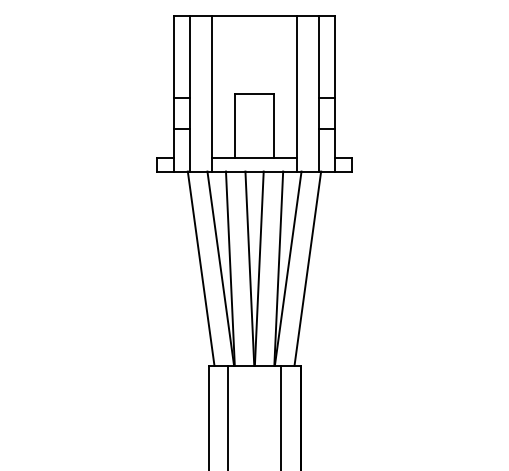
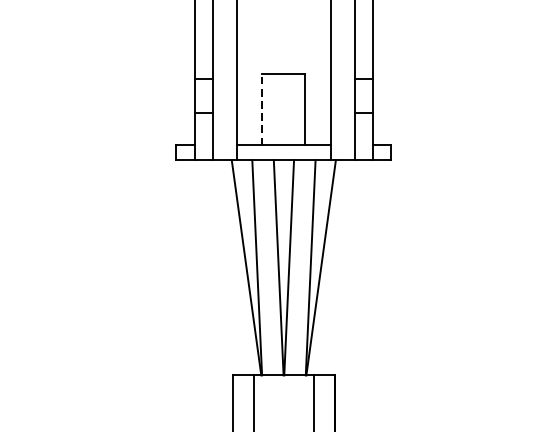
line: (235, 125) -> (262, 109), solid -> dashed
line: (200, 268) -> (224, 267), removed
line: (307, 268) -> (342, 267), removed

